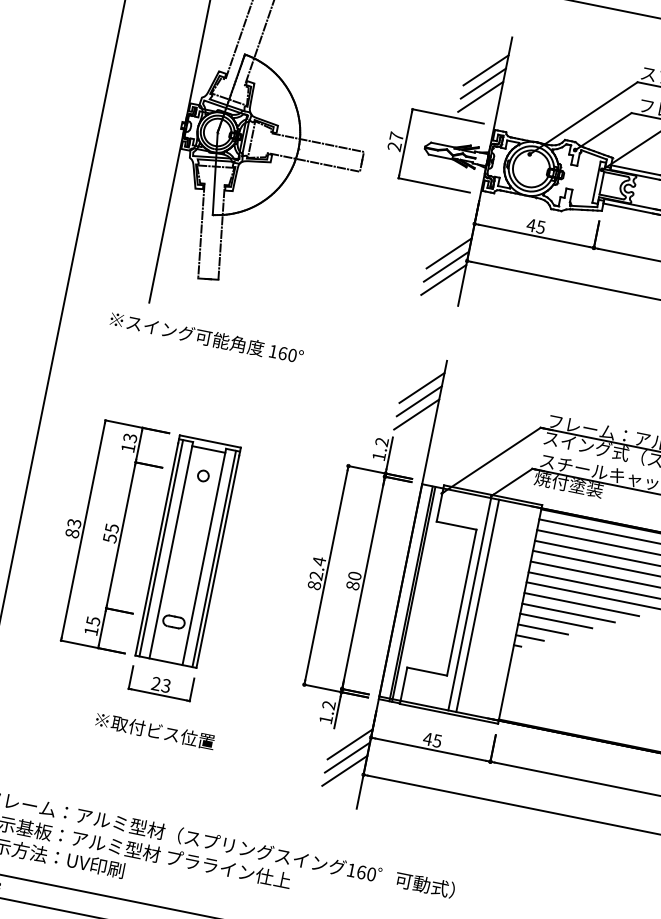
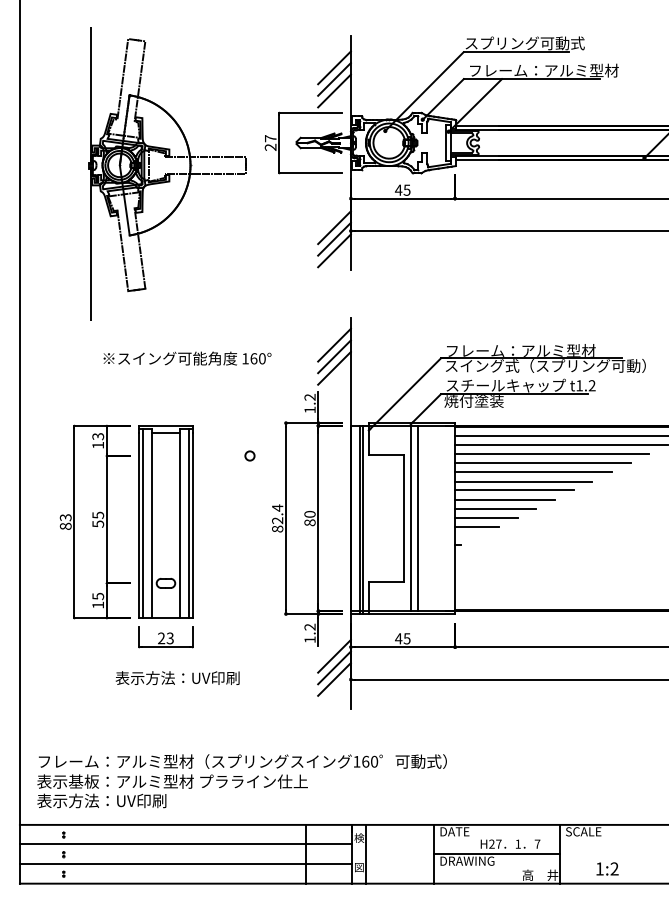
text: (206, 337) -> (187, 358), moved
circle: (202, 475) -> (249, 455), moved
line: (530, 637) -> (467, 536), removed
text: (165, 733) -> (177, 678), ※取付ビス位置 -> 表示方法：UV印刷

